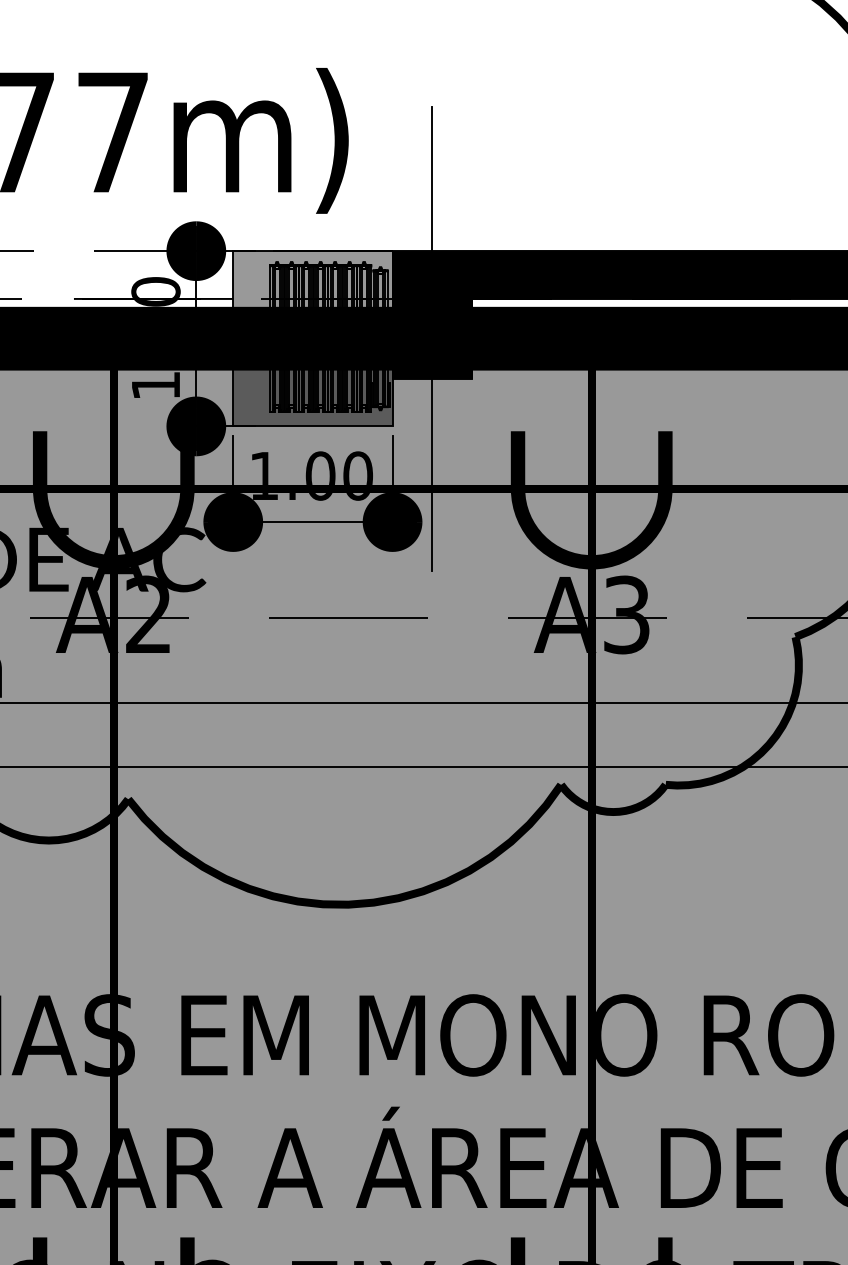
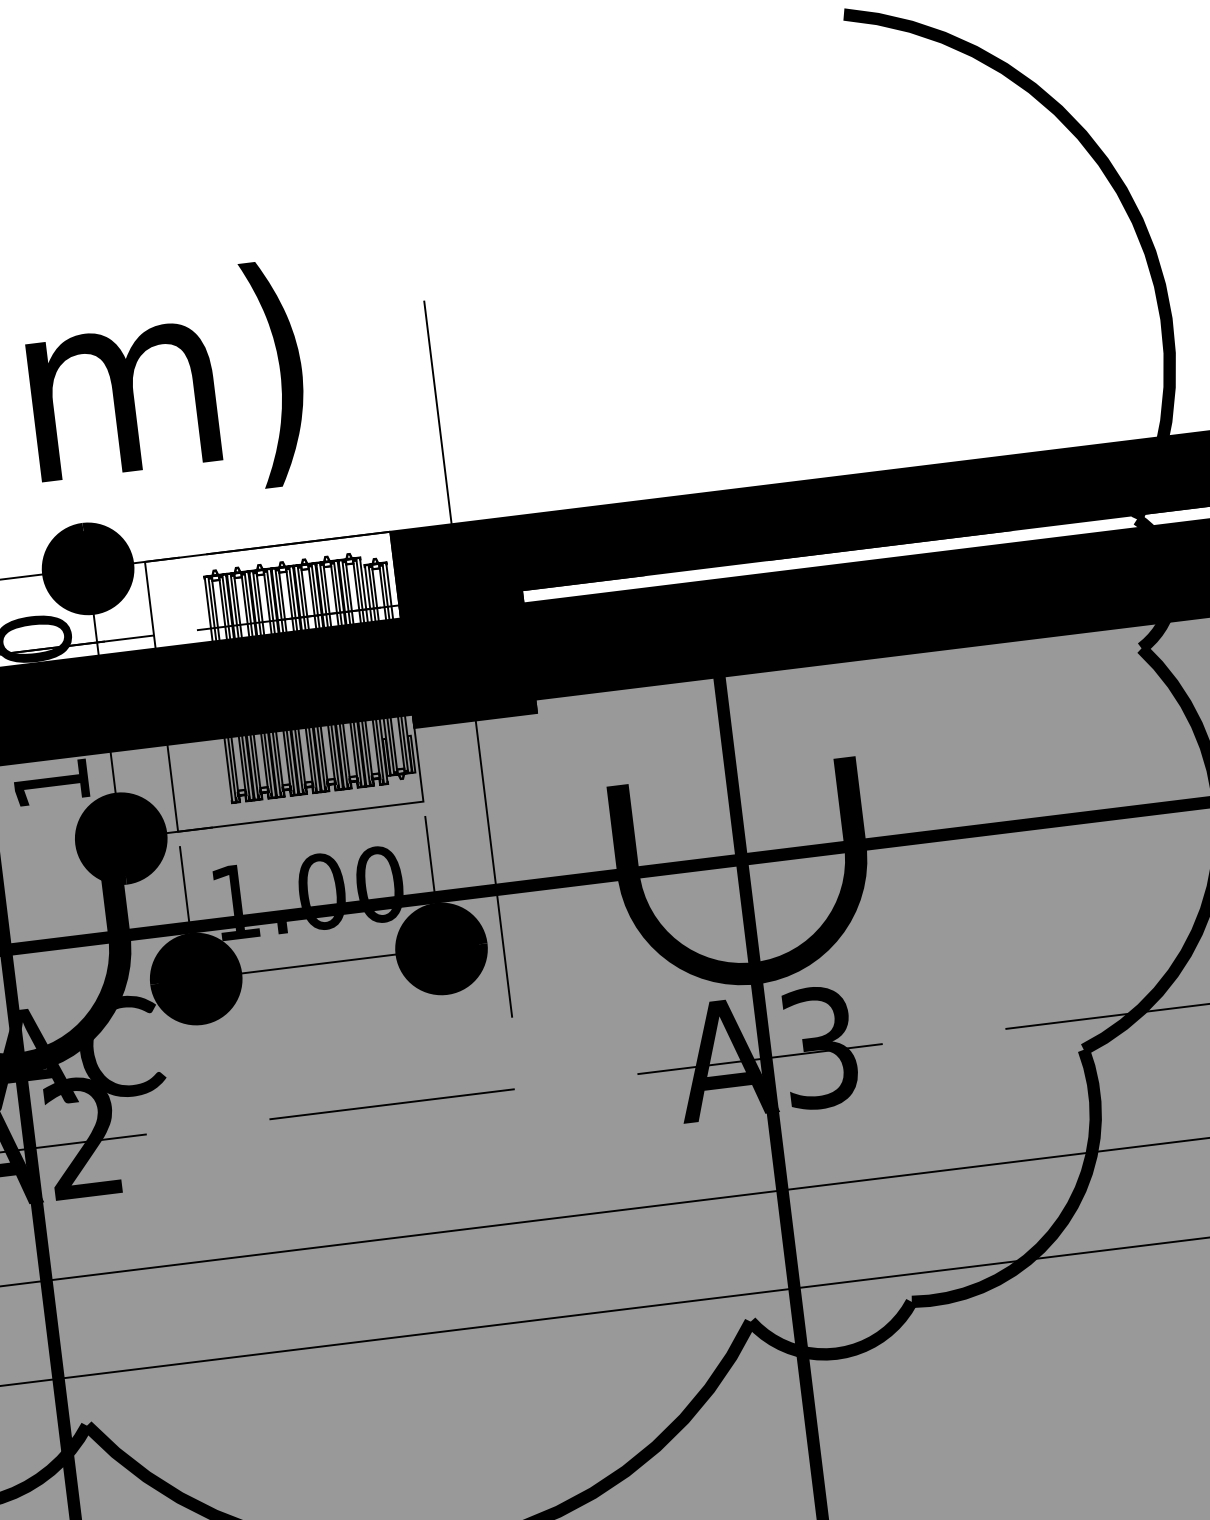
fill: (312, 338) -> (283, 681), removed

